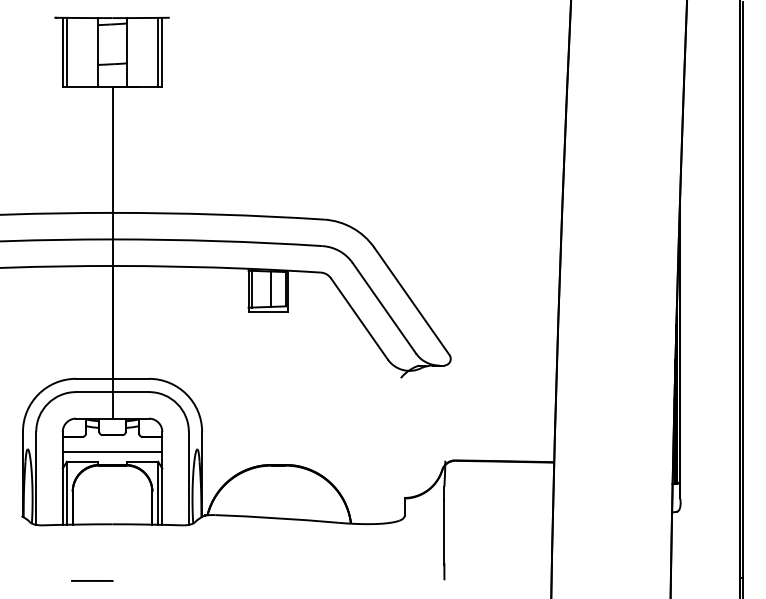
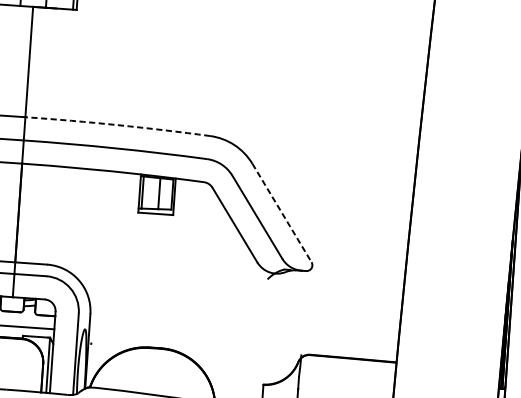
arc: (218, 214) -> (118, 125), solid -> dashed
line: (411, 301) -> (281, 213), solid -> dashed

